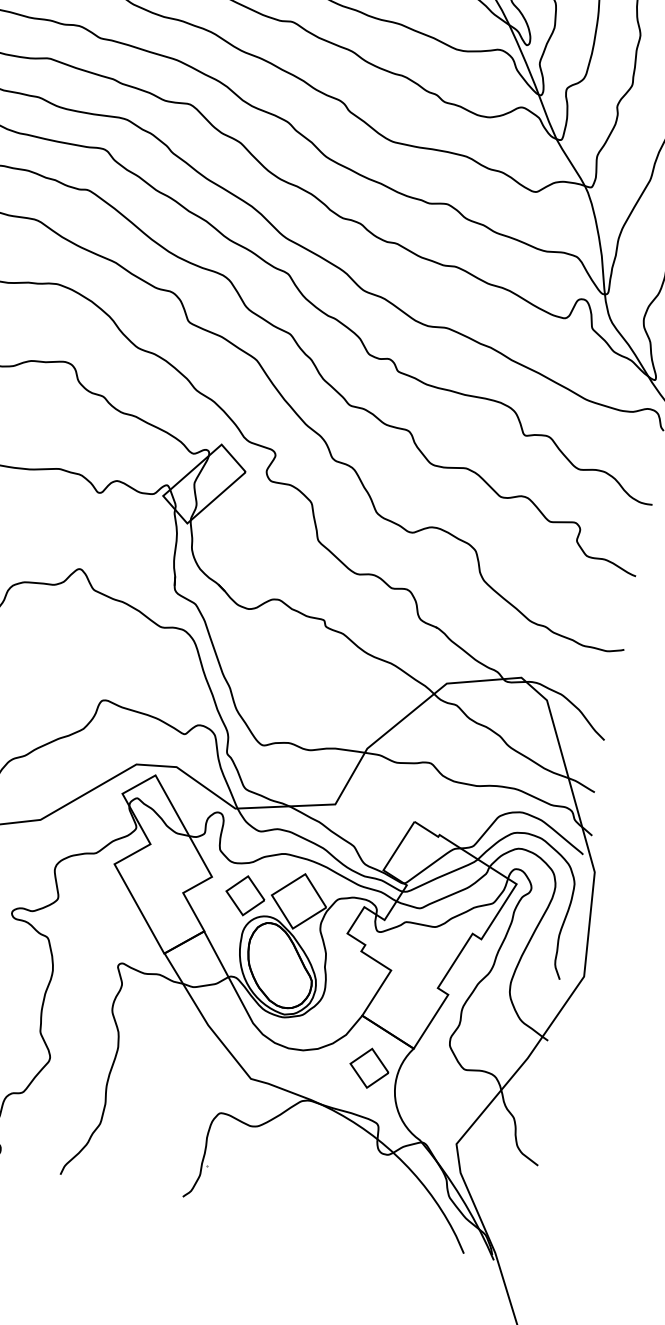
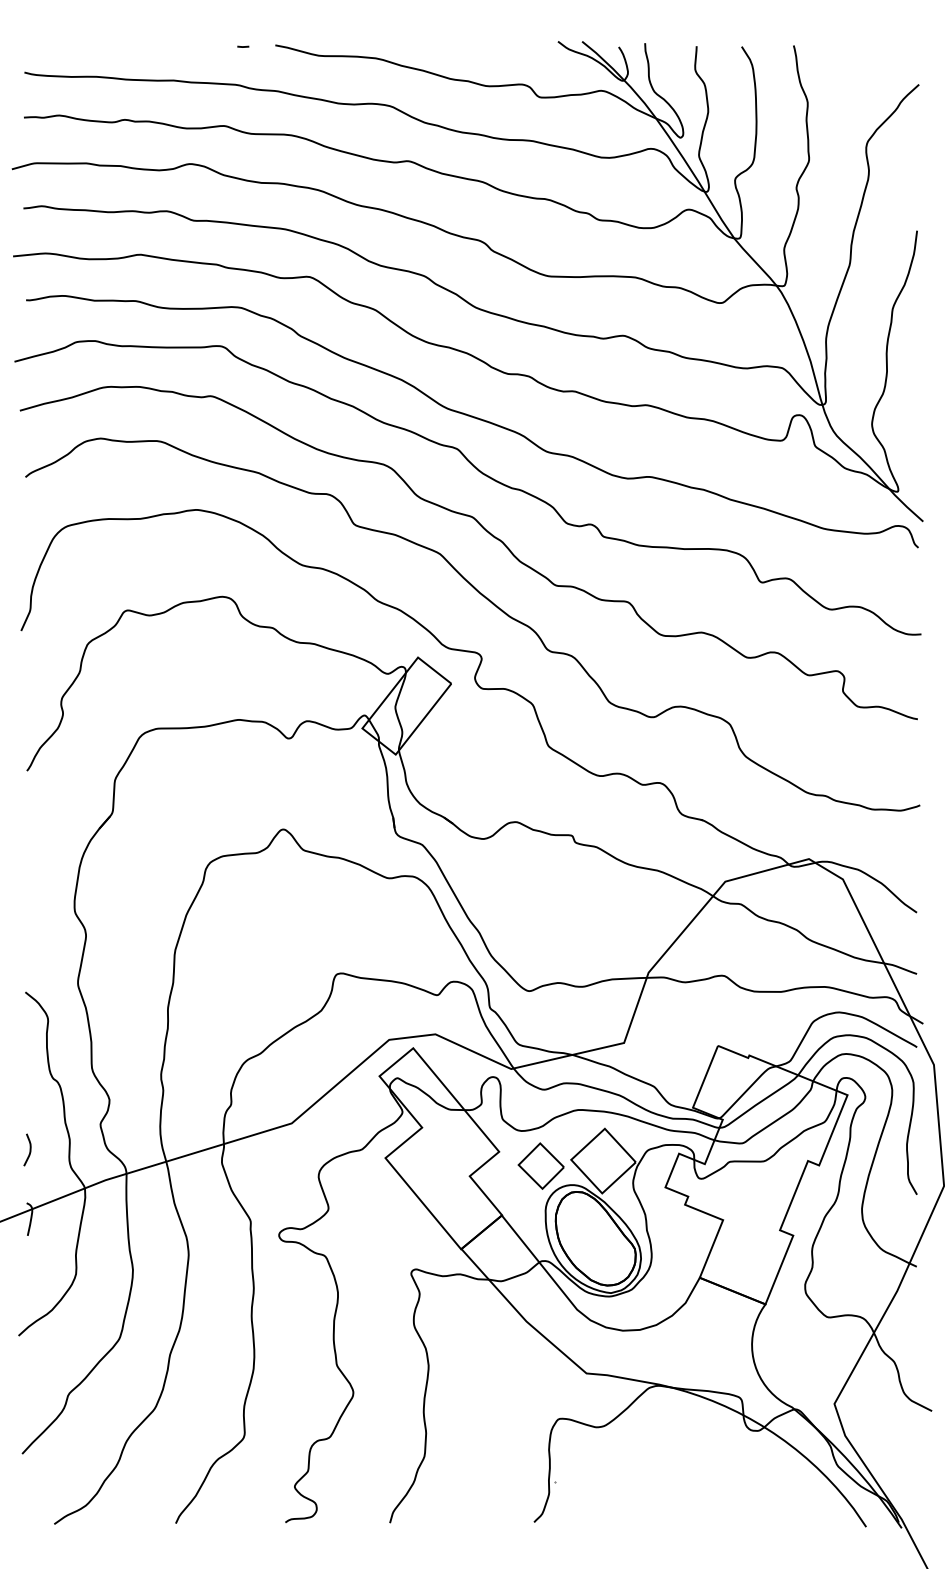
part: (368, 1067) -> (718, 1335), removed

